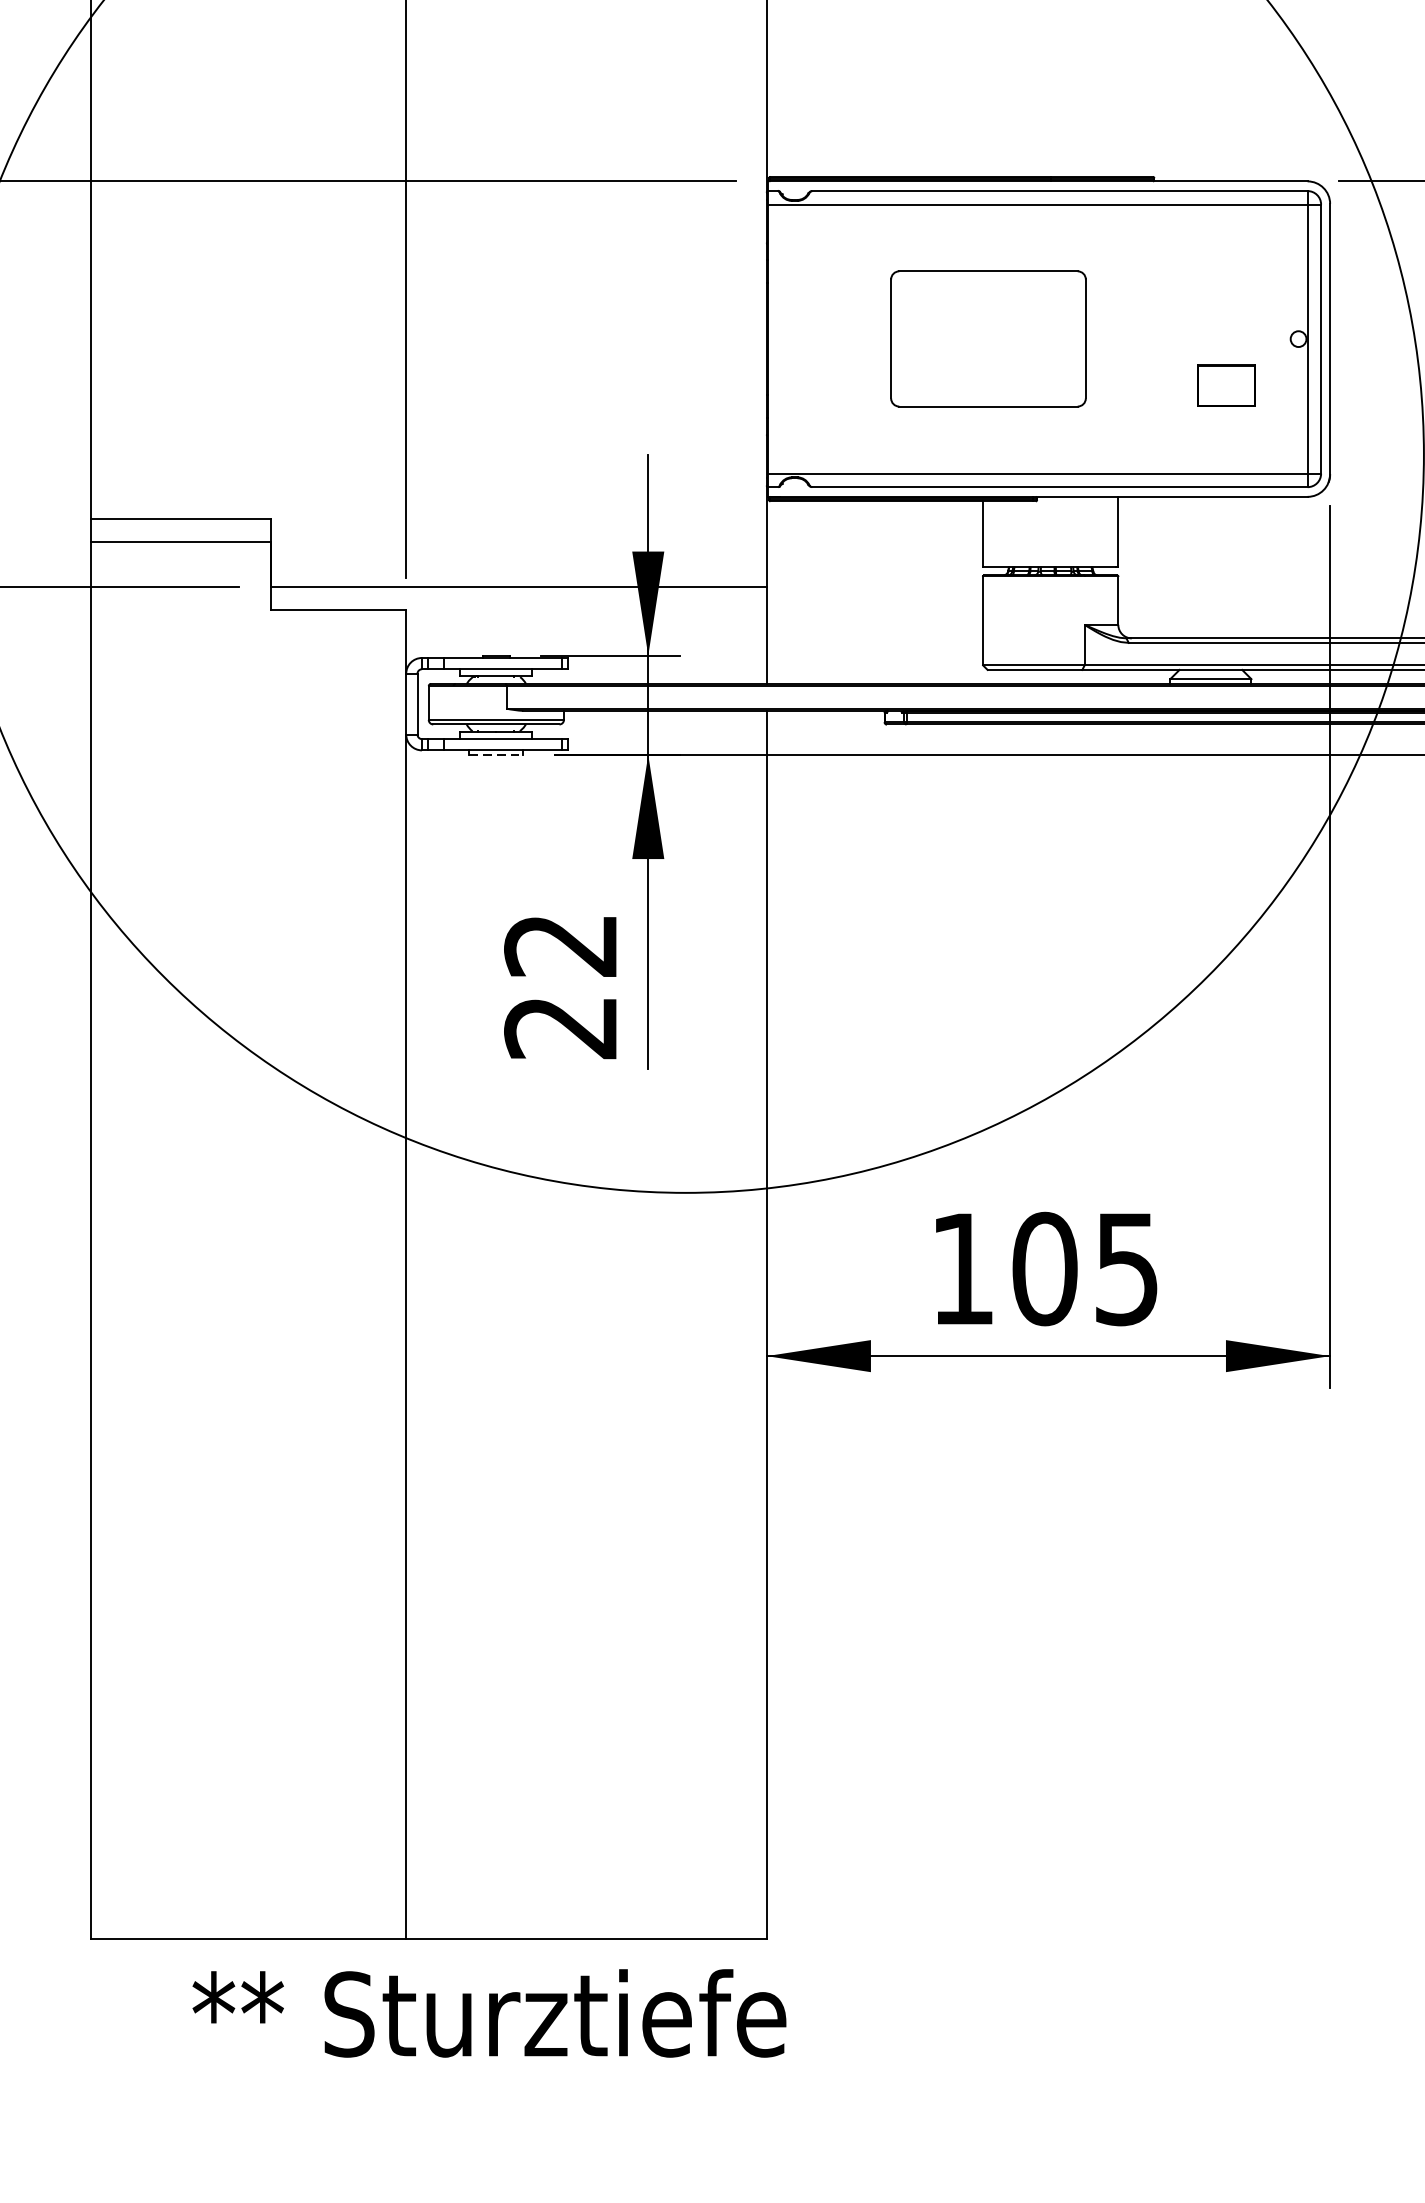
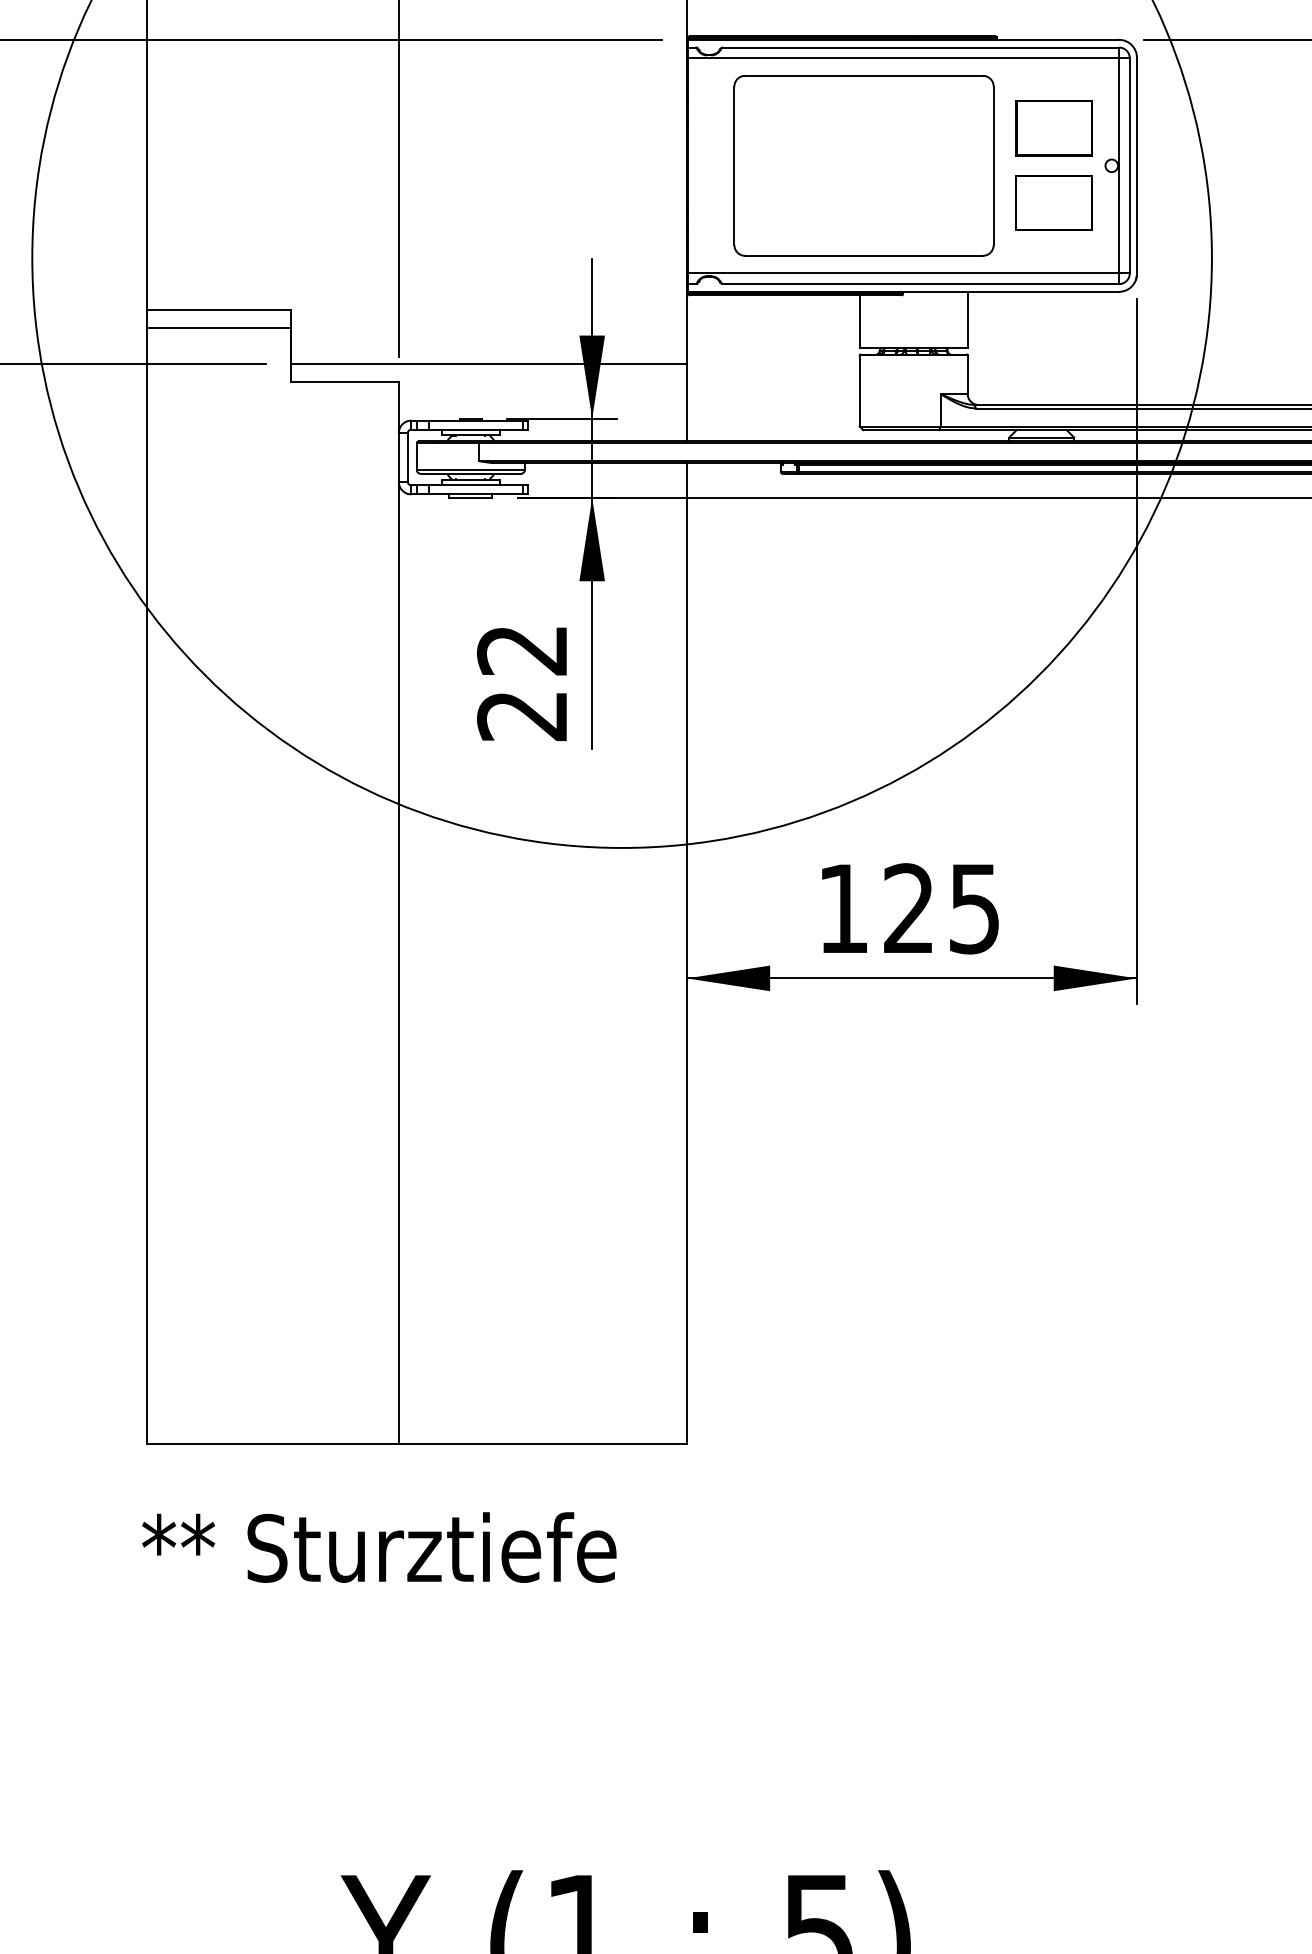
part: (1225, 292) -> (1053, 128), added
part: (987, 338) -> (863, 165), size x1.67
part: (1225, 385) -> (1053, 202), size x1.67
line: (495, 755) -> (470, 498), dashed -> solid
text: (1045, 1268) -> (909, 908), 105 -> 125
text: (489, 2013) -> (379, 1547), moved

